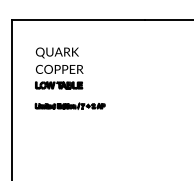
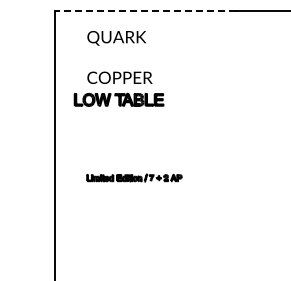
line: (78, 20) -> (145, 10), solid -> dashed
text: (57, 53) -> (116, 38), moved
part: (58, 85) -> (118, 99), size x1.4
part: (70, 105) -> (134, 177), moved

